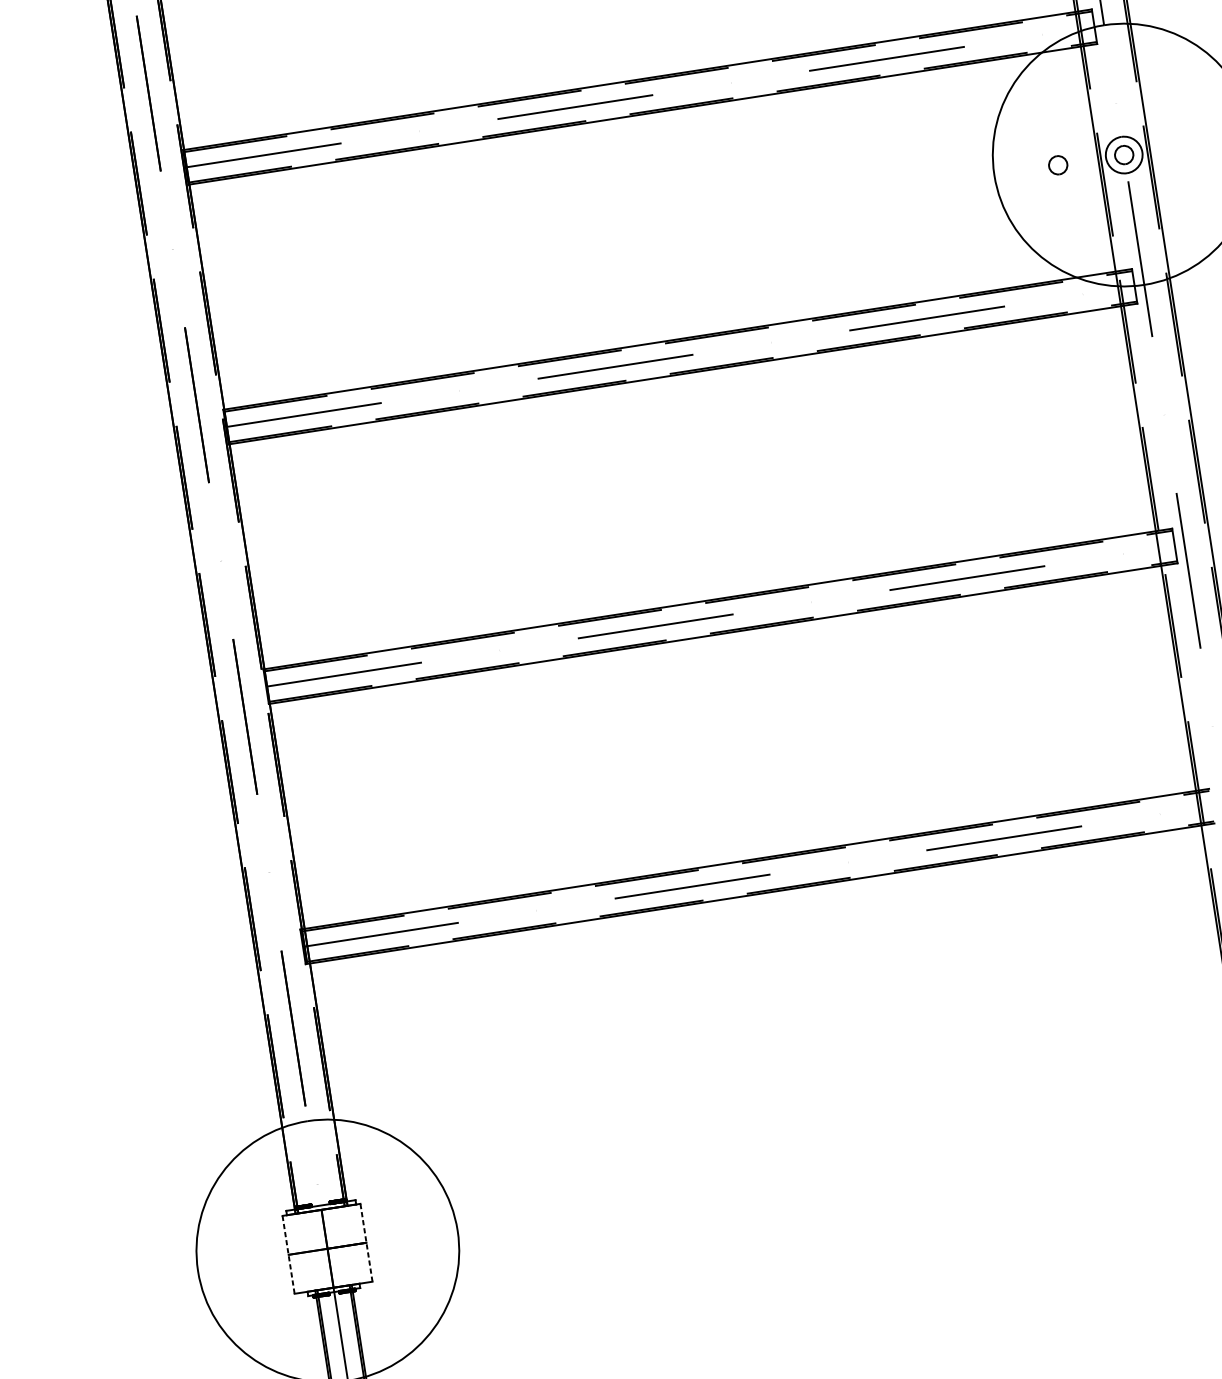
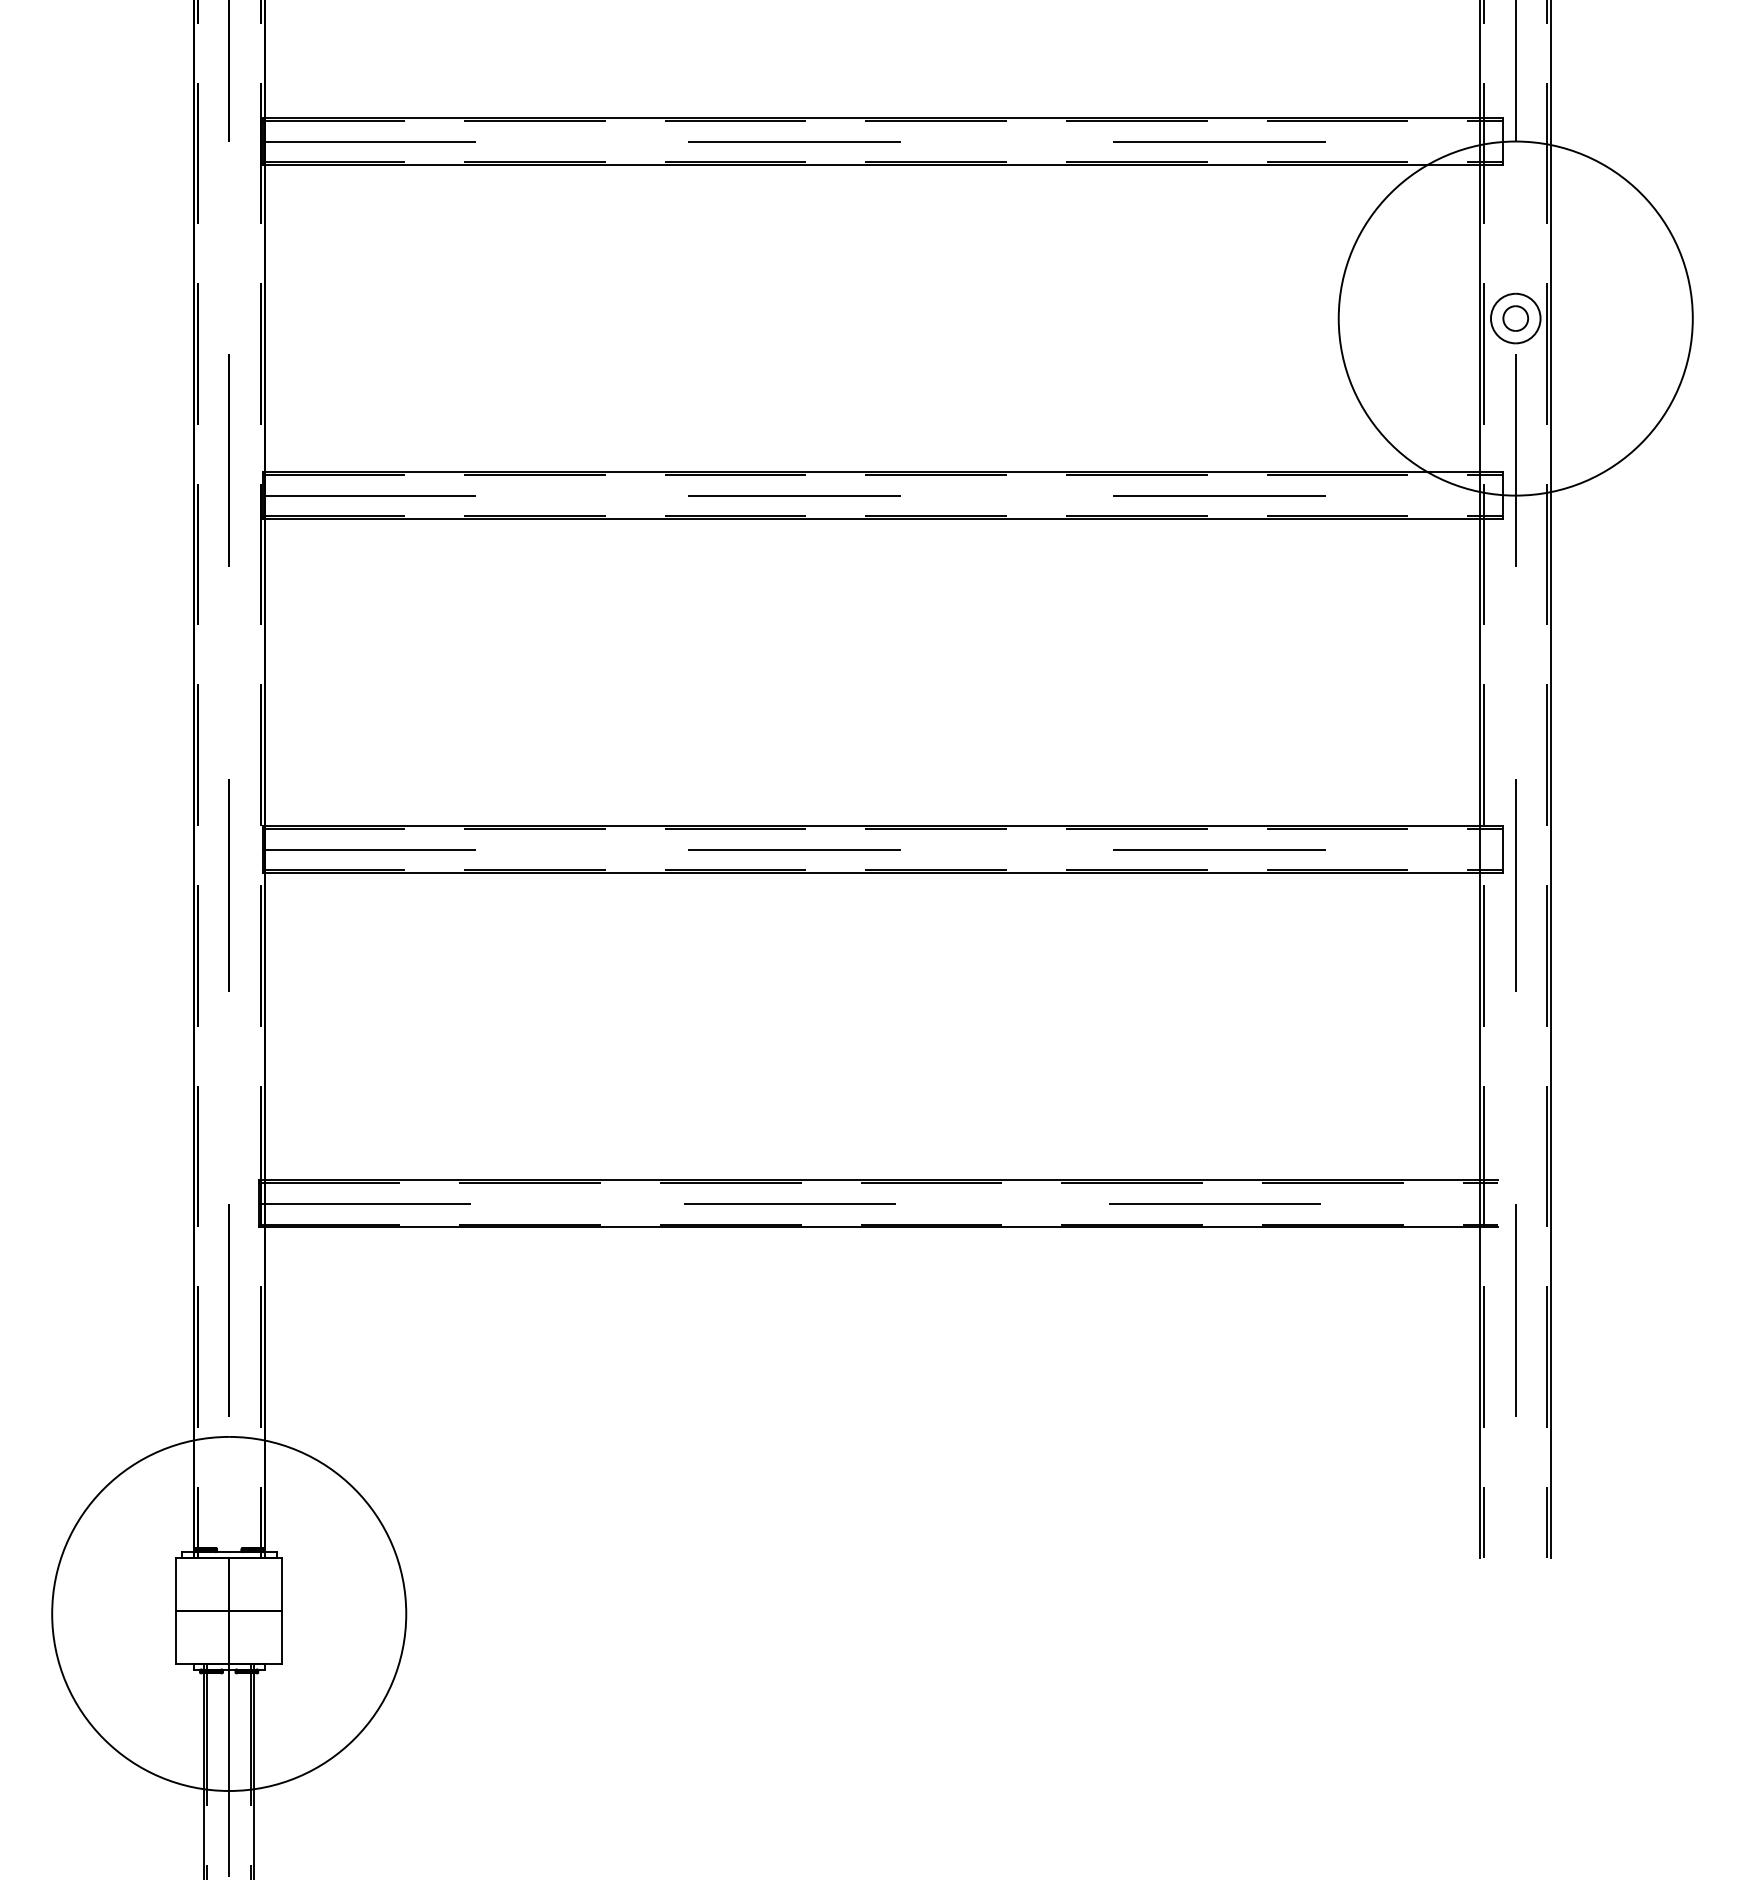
part: (1058, 165) -> (1425, 318), removed
line: (366, 1242) -> (282, 1610), dashed -> solid
line: (288, 1255) -> (176, 1611), dashed -> solid

